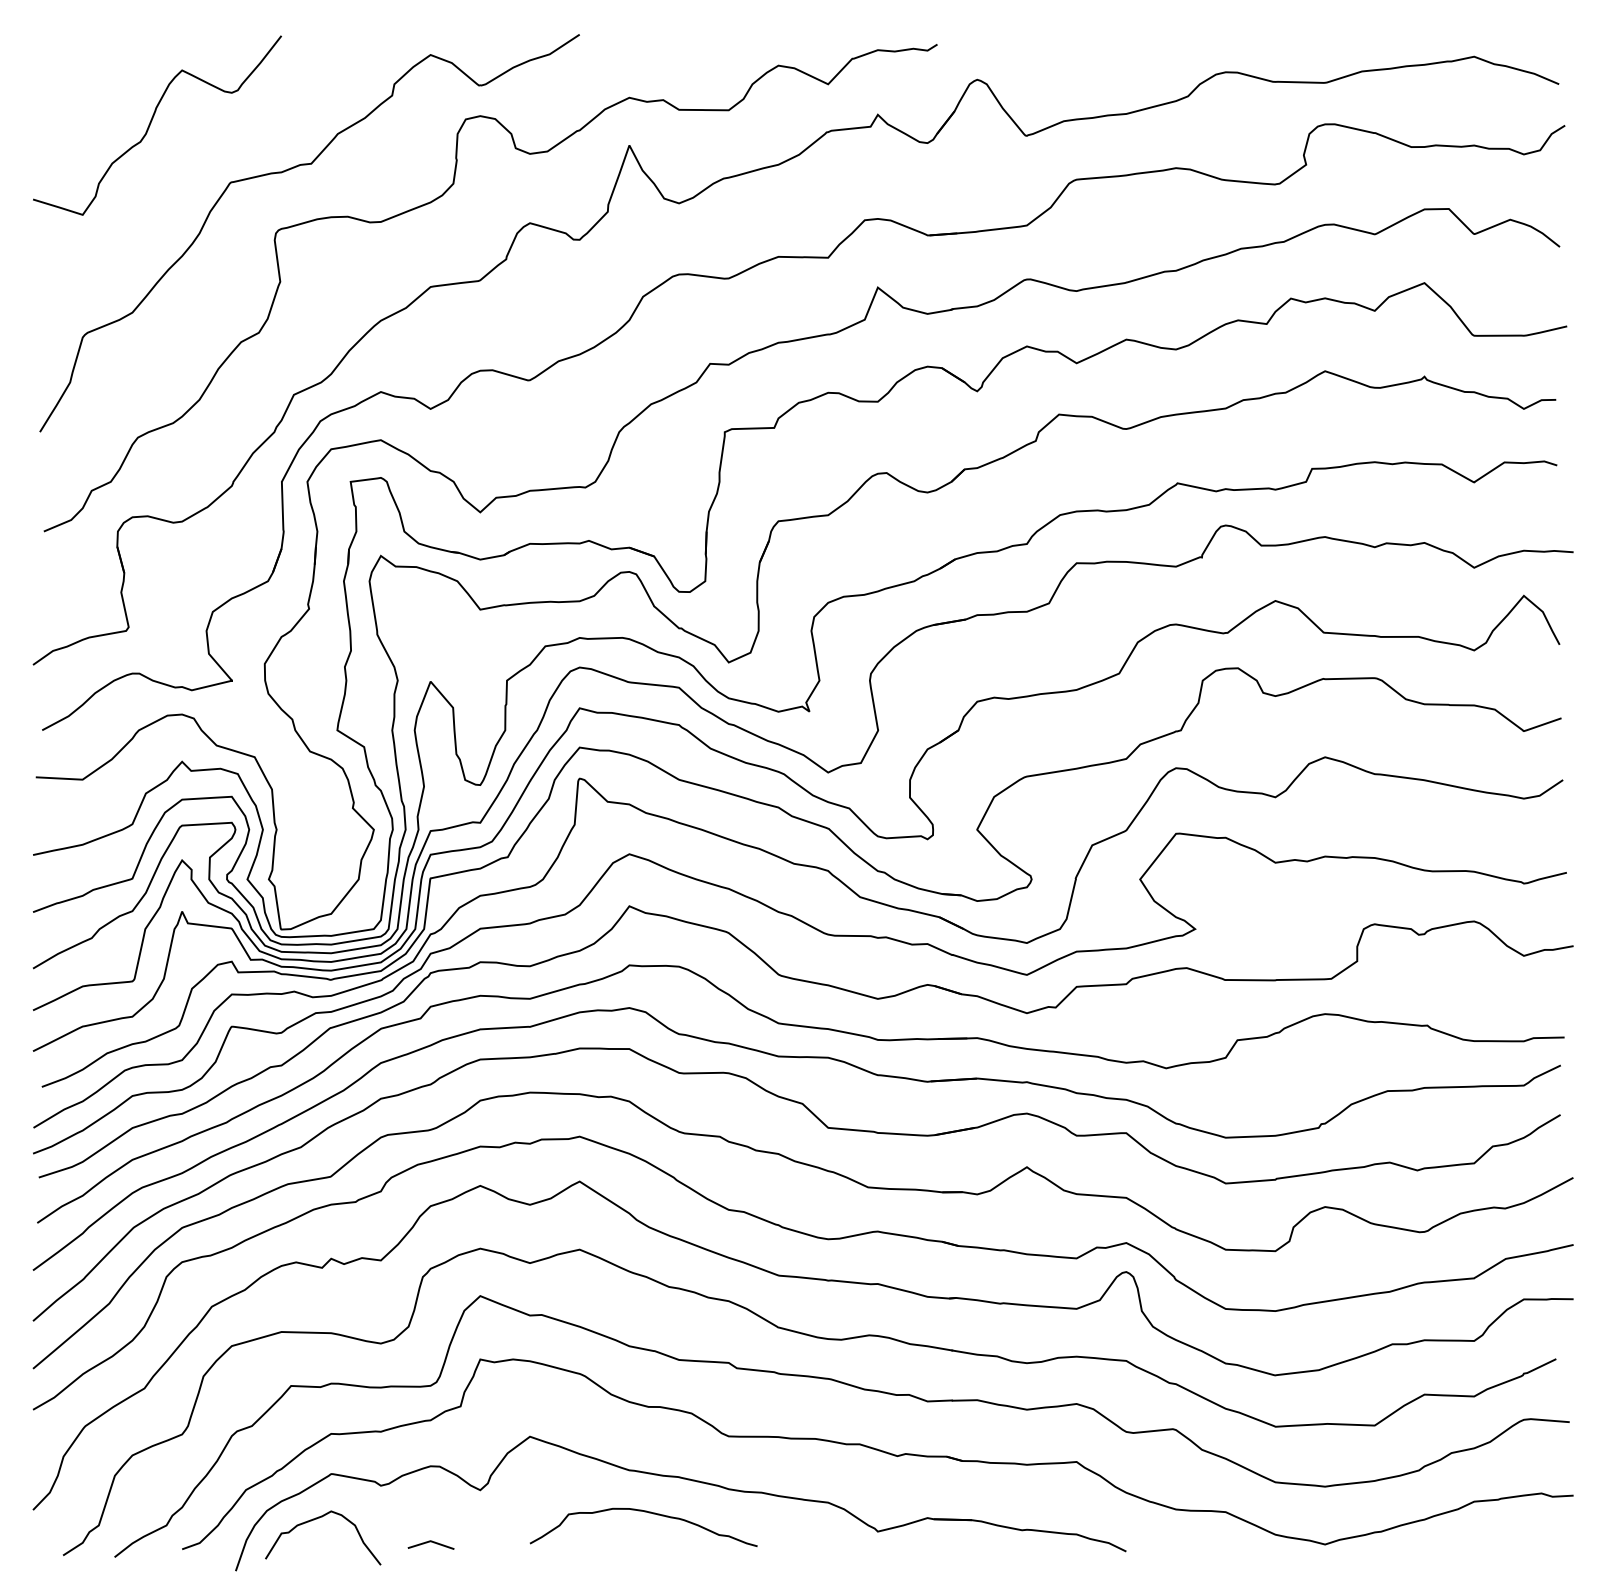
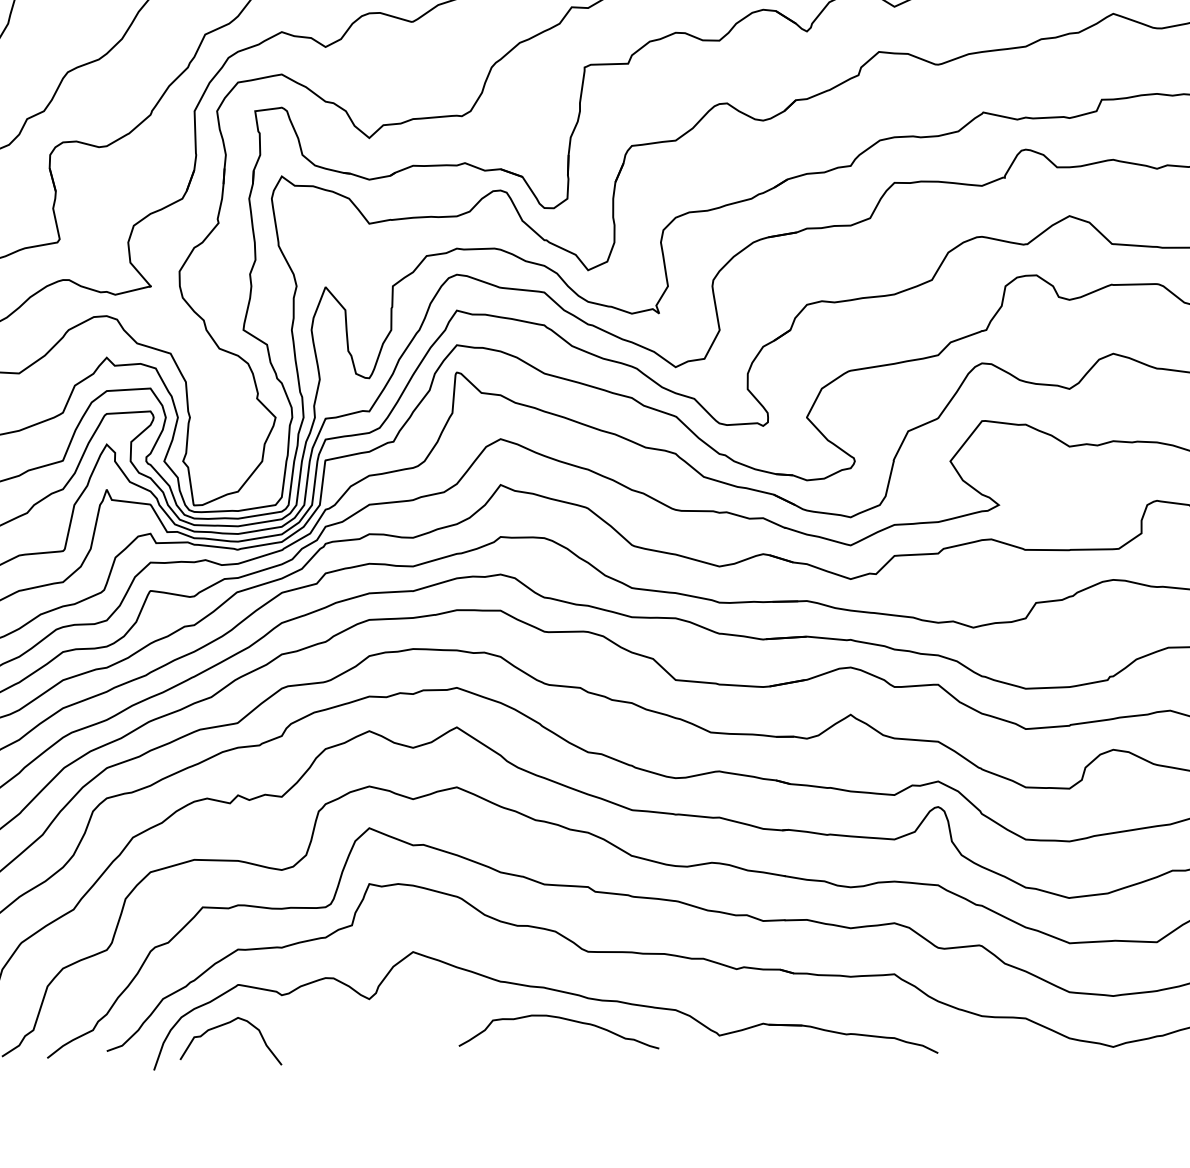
curve: (644, 1512) -> (559, 1018), moved
line: (430, 1542) -> (325, 1045), removed

